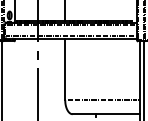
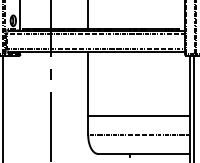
line: (102, 86) -> (138, 116), added

